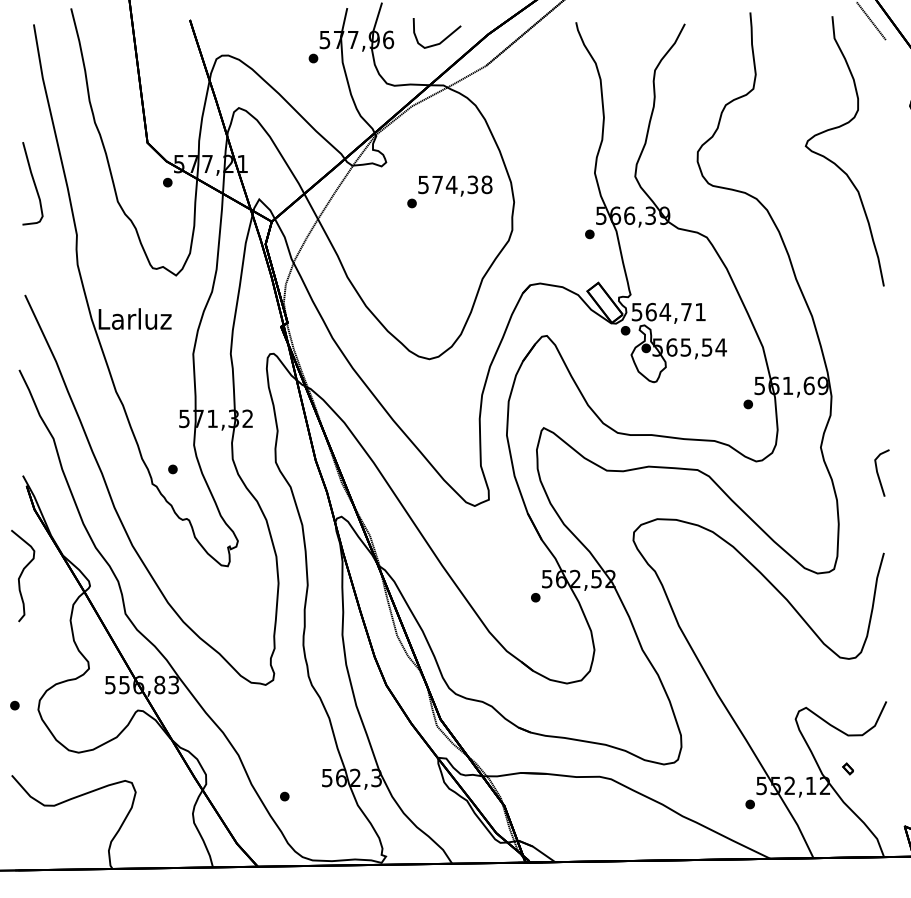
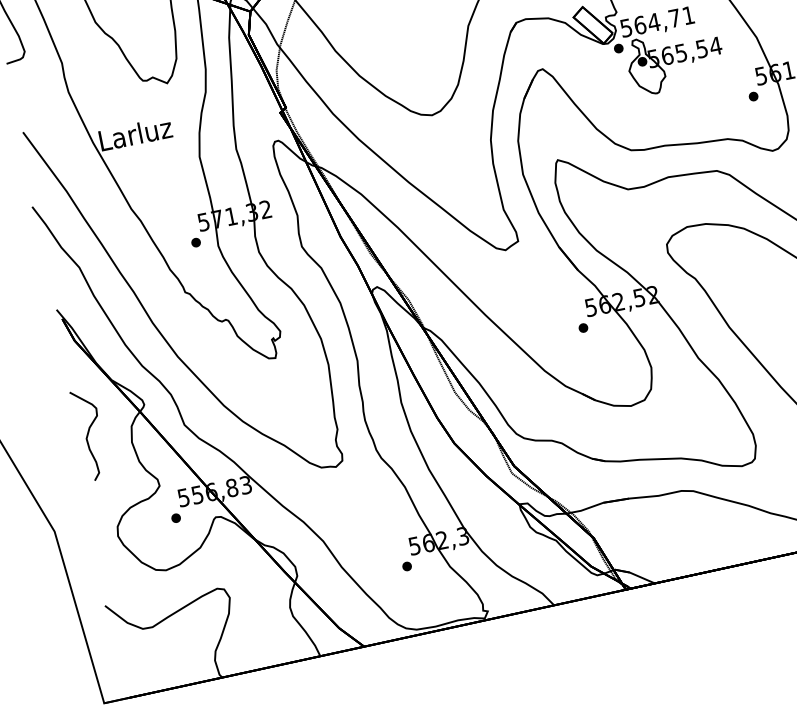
part: (172, 469) -> (195, 242), moved
curve: (21, 576) -> (88, 435), moved
part: (14, 705) -> (175, 518), moved
part: (284, 796) -> (406, 566), moved

